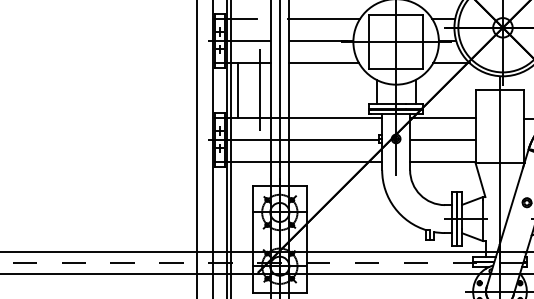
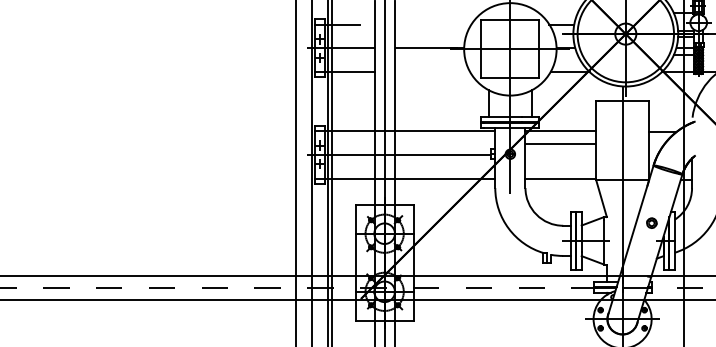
line: (324, 18) -> (432, 24), removed
line: (324, 63) -> (432, 72), removed
line: (238, 90) -> (339, 101), removed
line: (260, 90) -> (363, 101), removed
line: (442, 140) -> (560, 144), moved

